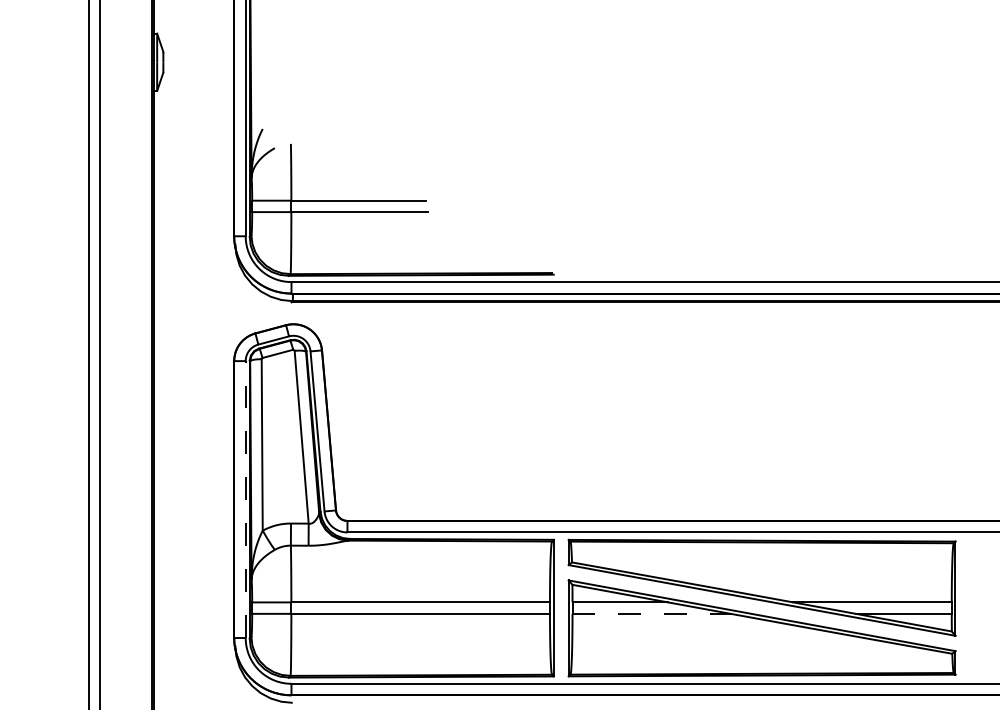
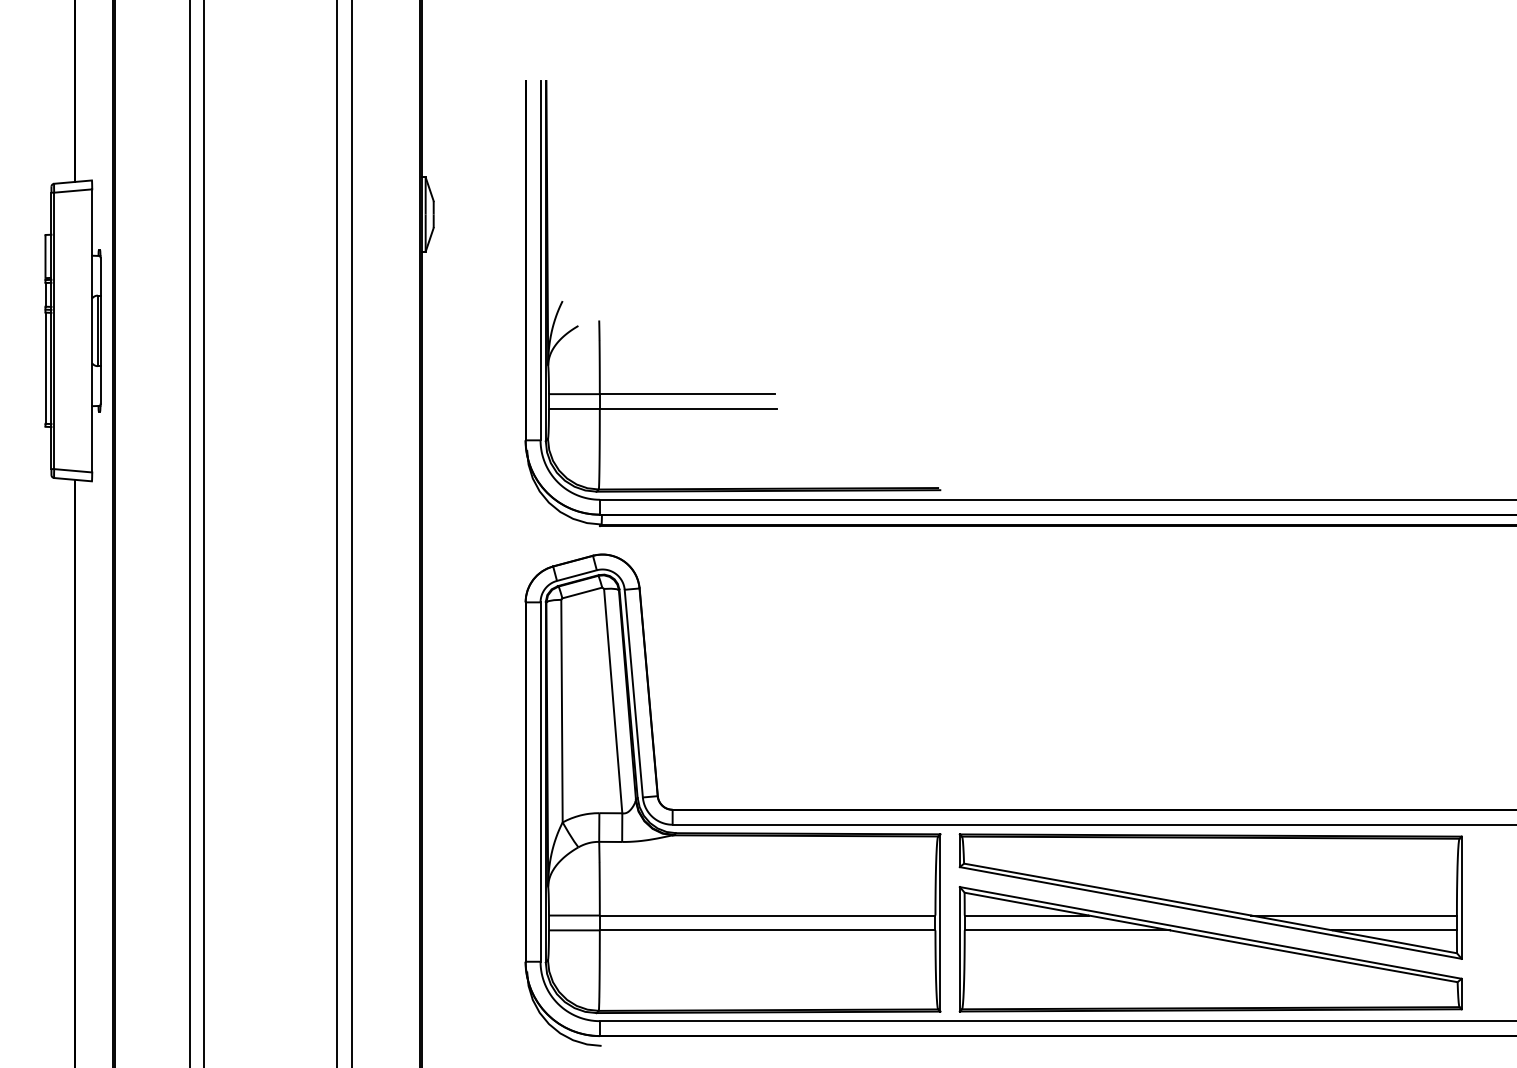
line: (245, 499) -> (540, 782), dashed -> solid
line: (651, 613) -> (1067, 930), dashed -> solid

